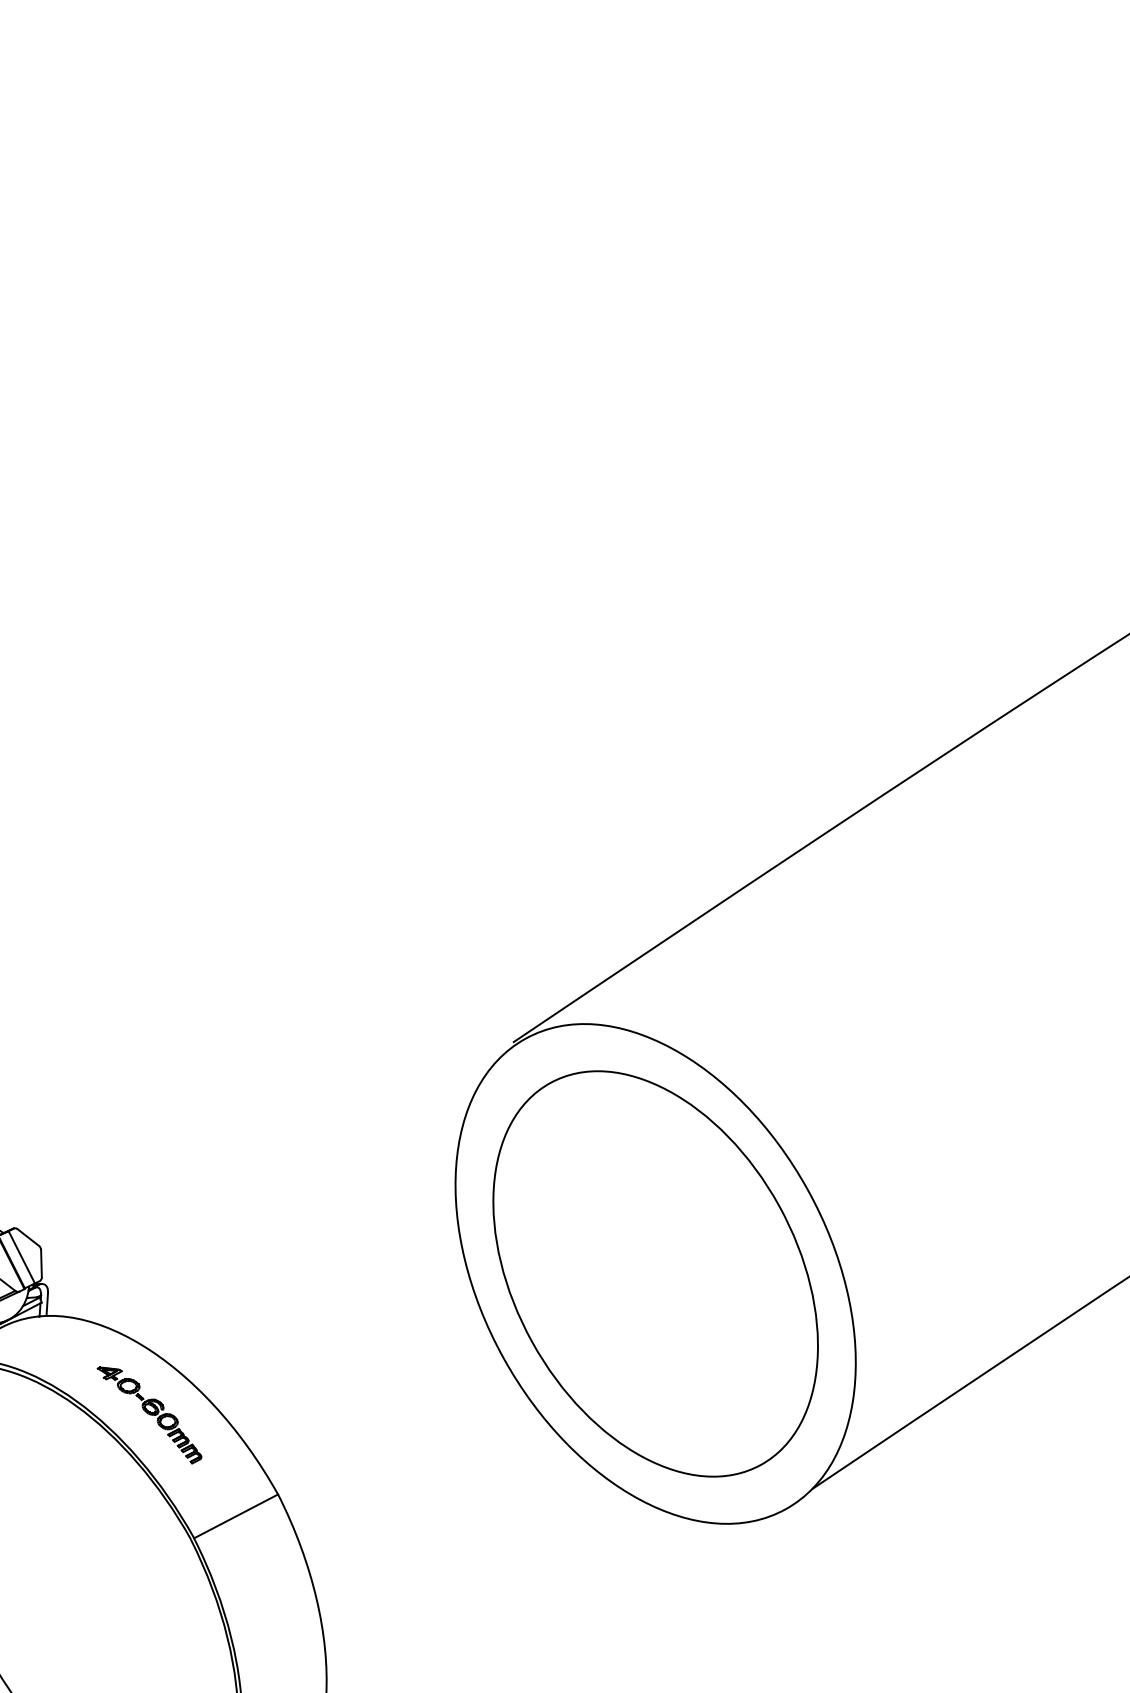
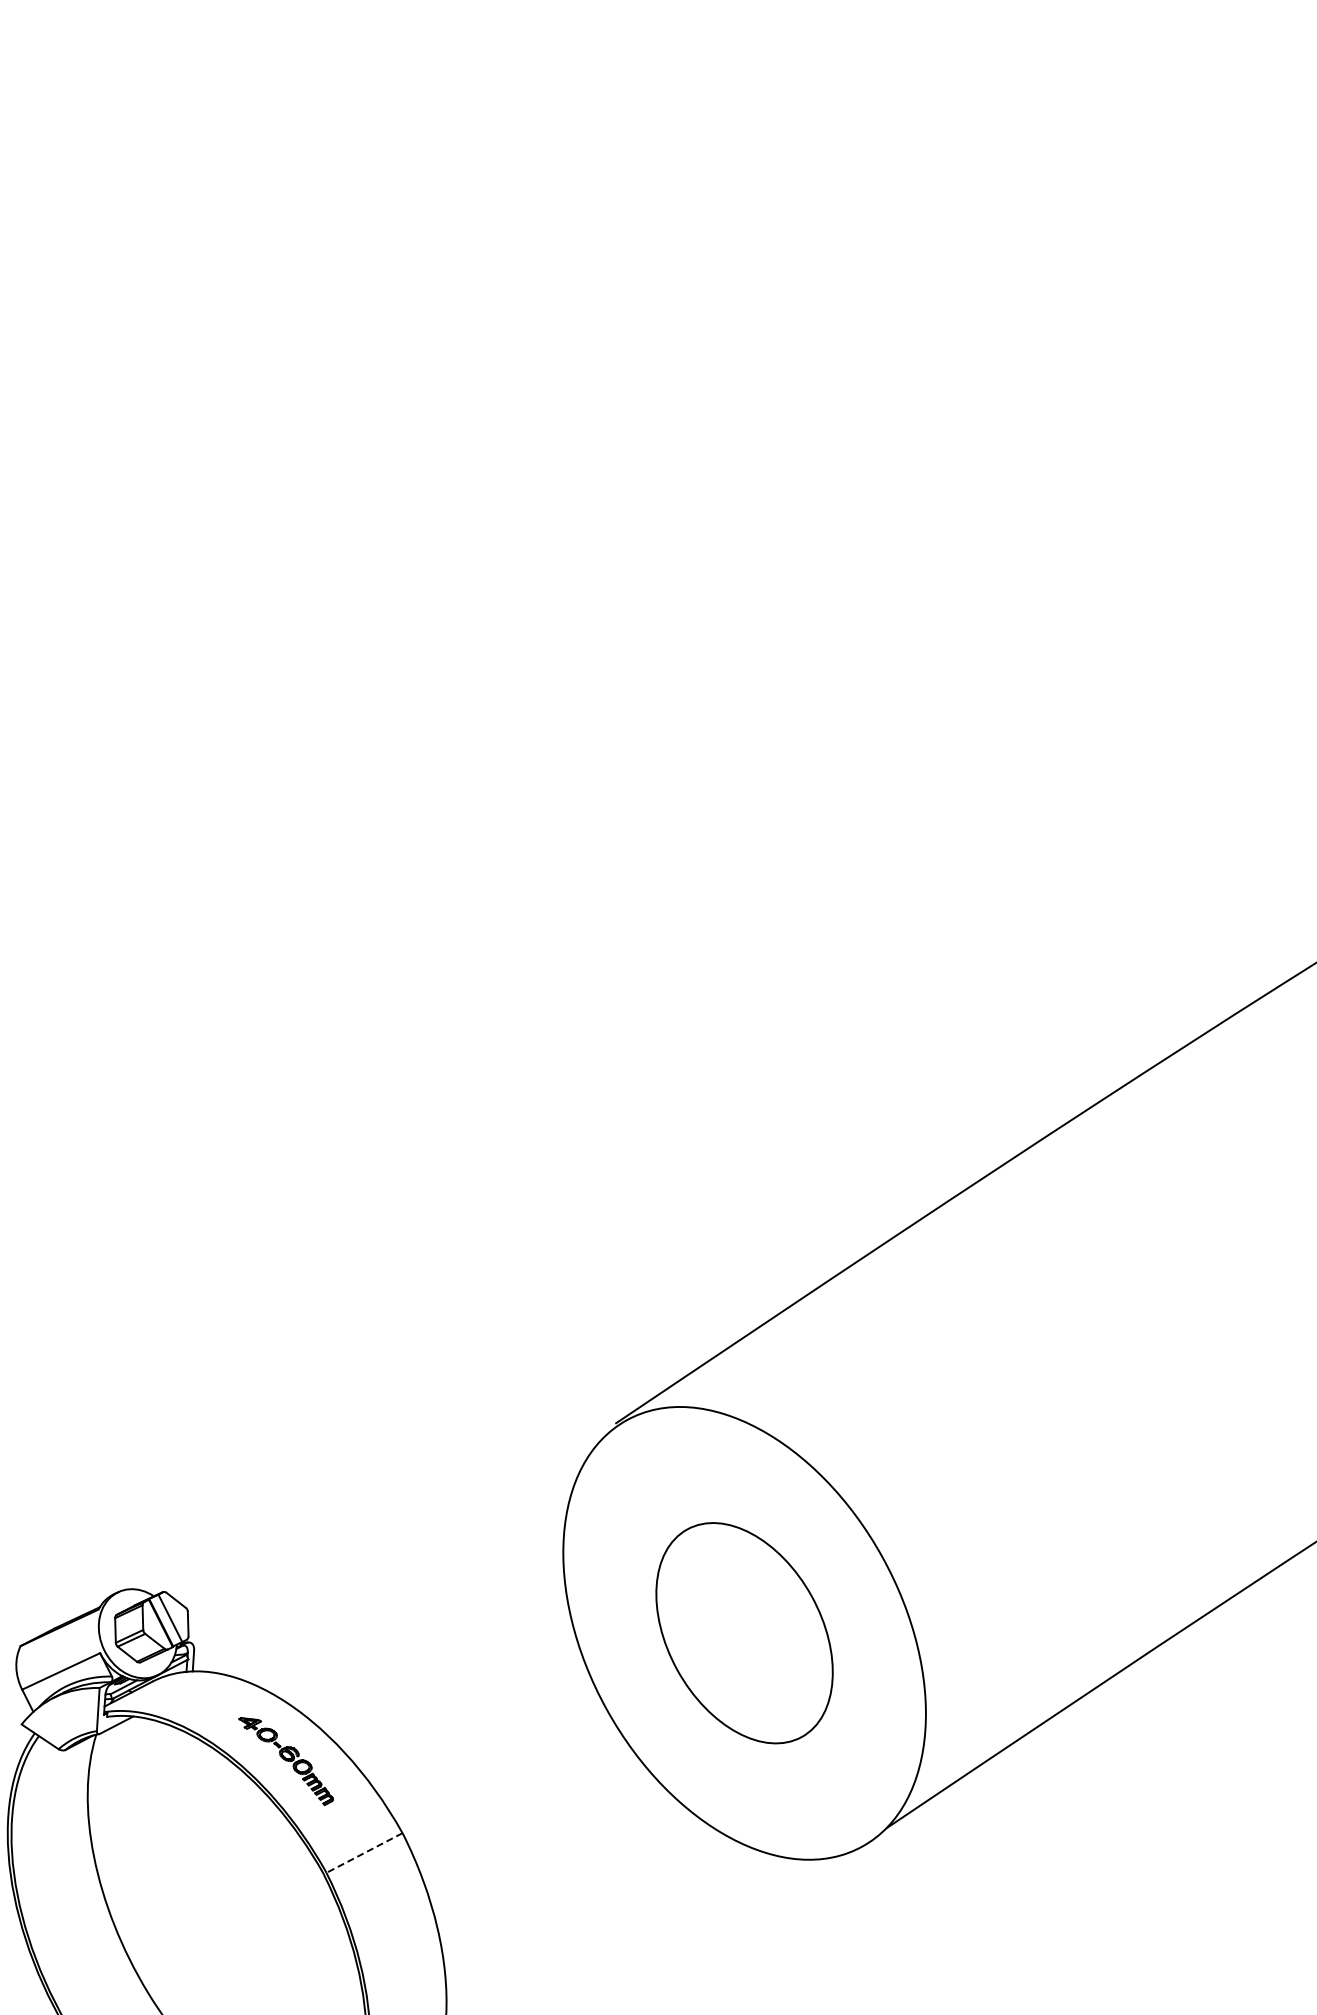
part: (655, 1272) -> (744, 1632), size x0.6
line: (236, 1516) -> (364, 1853), solid -> dashed

